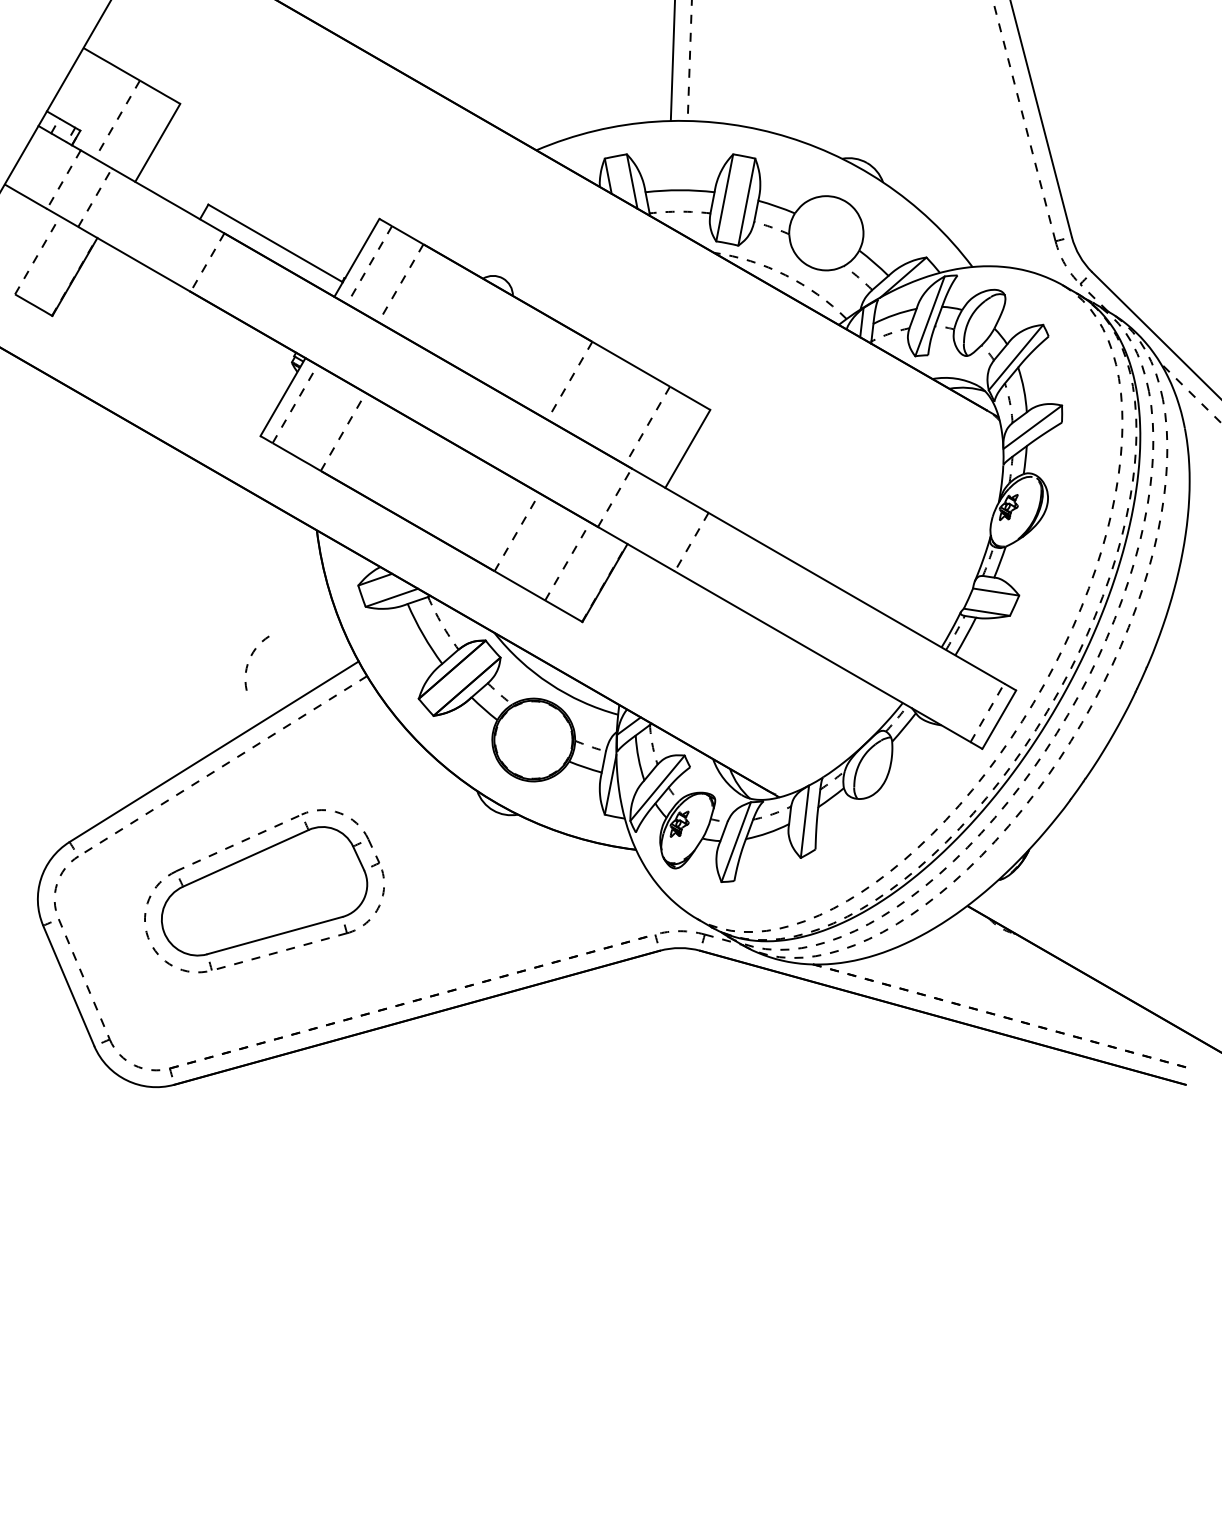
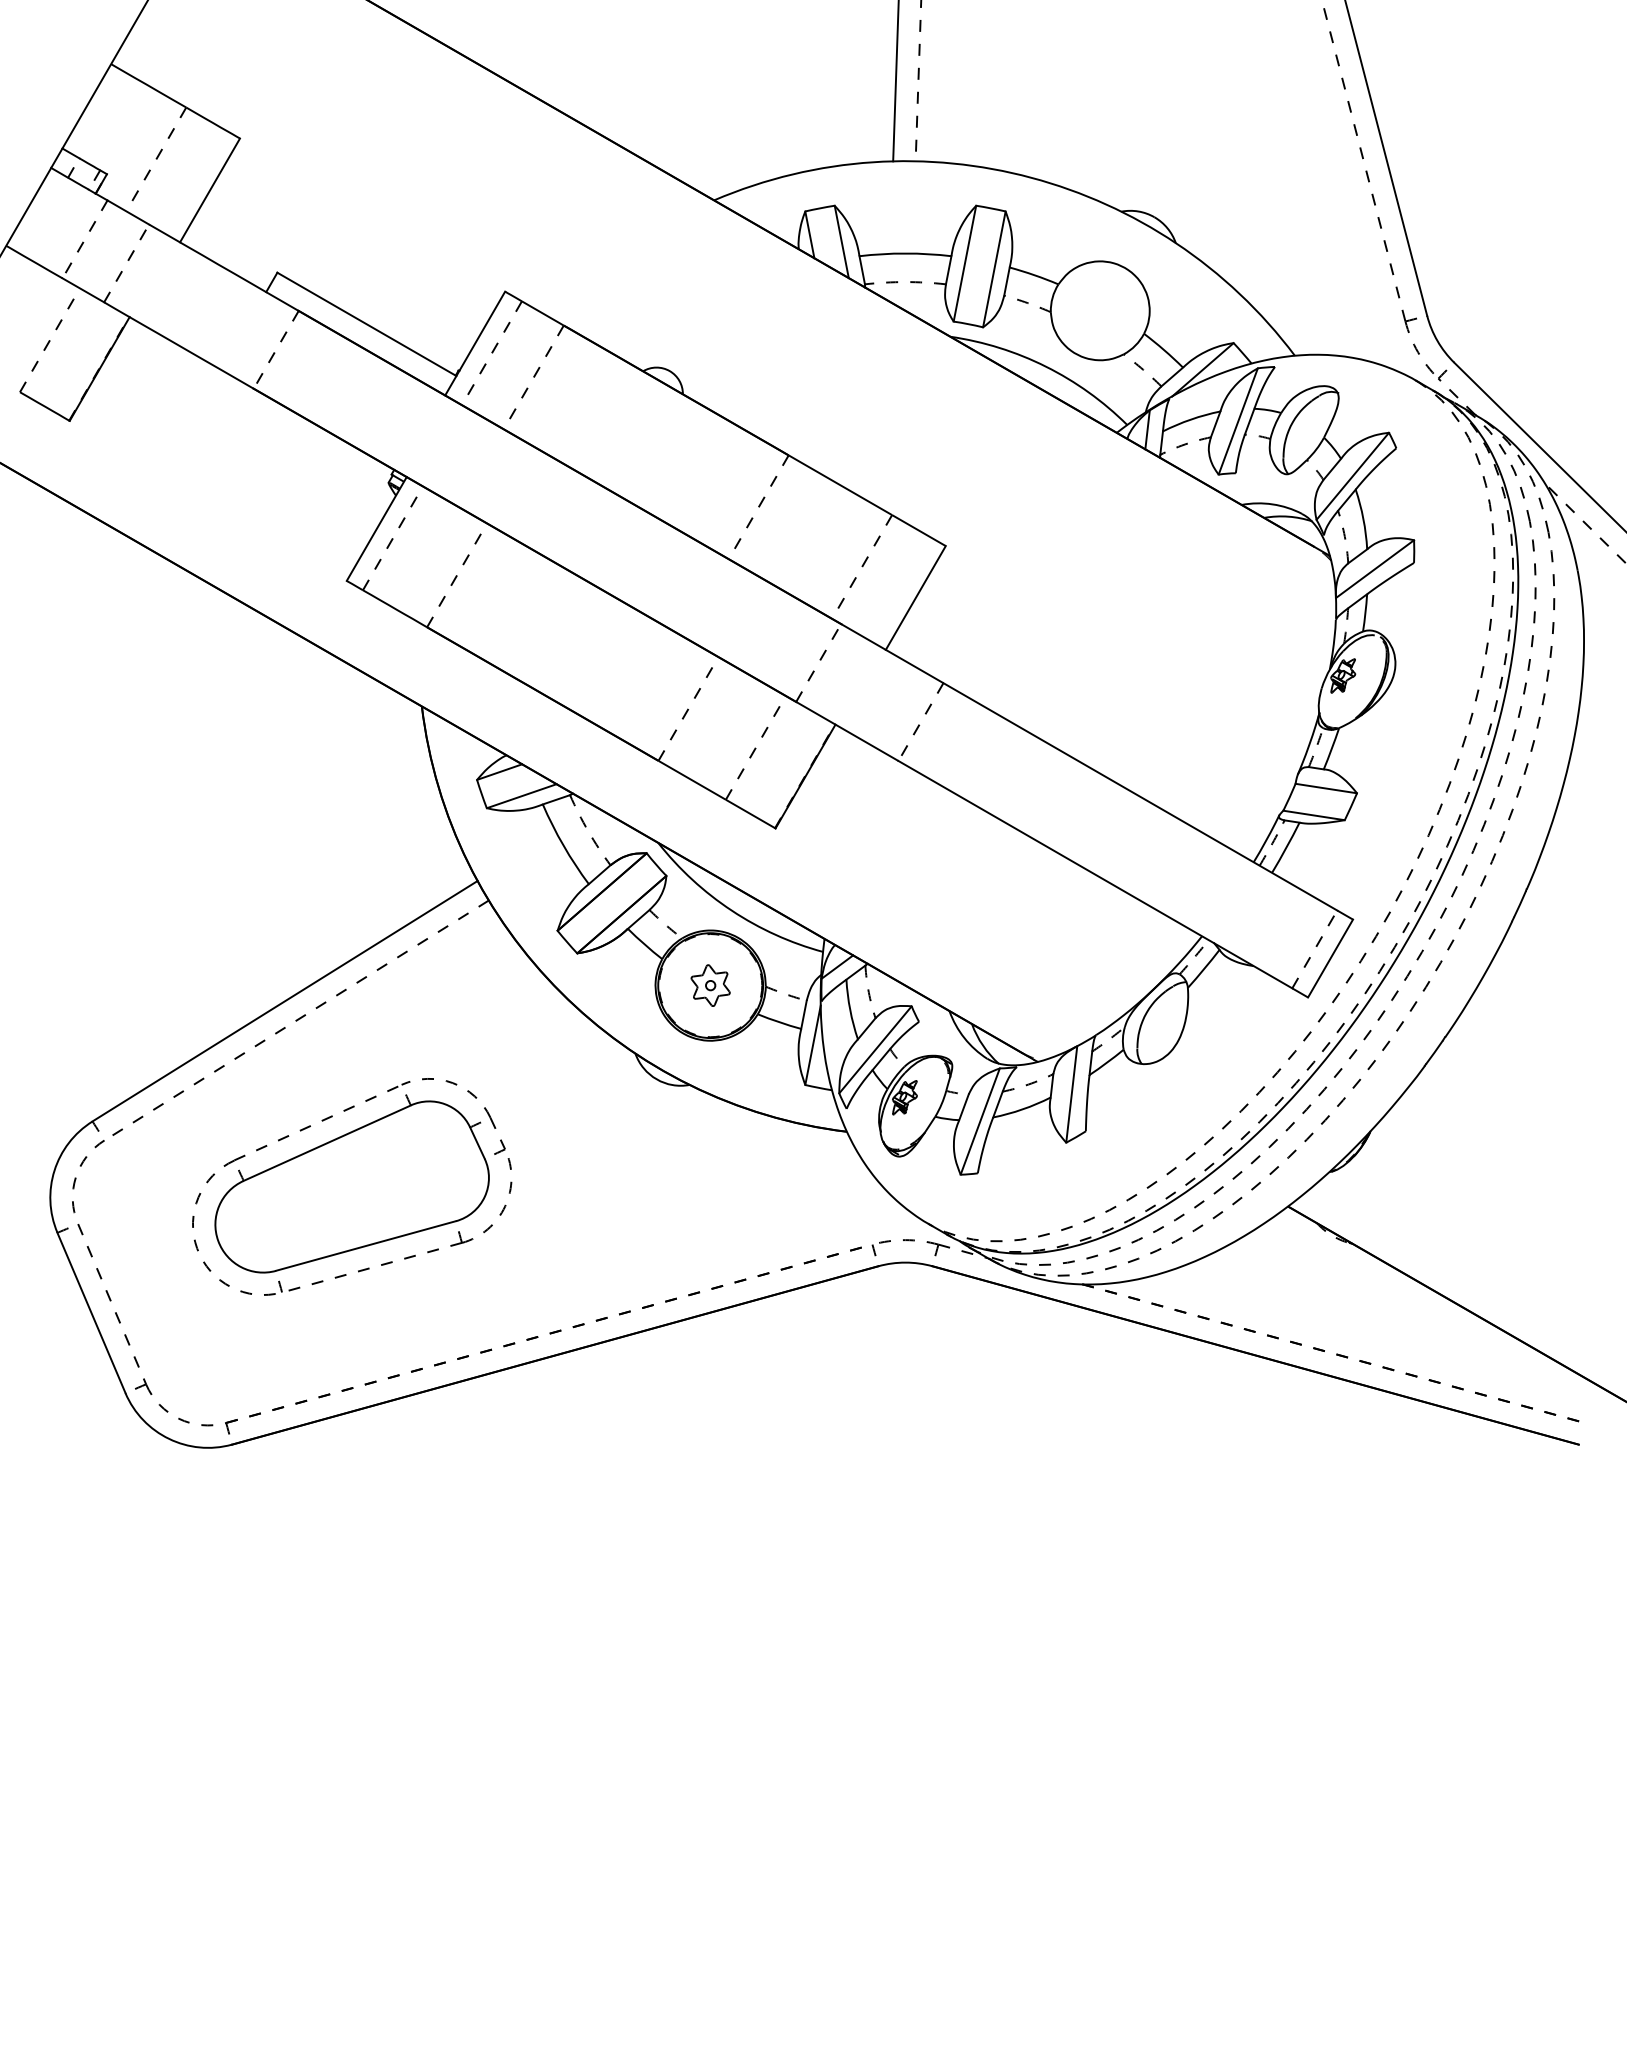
arc: (785, 275) -> (1045, 366), dashed -> solid
arc: (248, 664) -> (330, 884), removed
part: (533, 739) -> (710, 985), added

